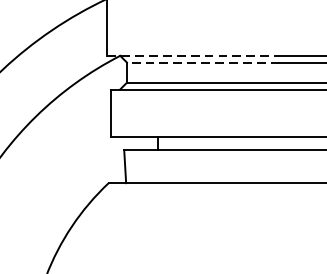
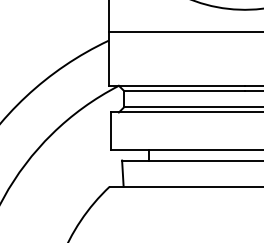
line: (194, 55) -> (177, 85), dashed -> solid
line: (203, 63) -> (184, 91), dashed -> solid

